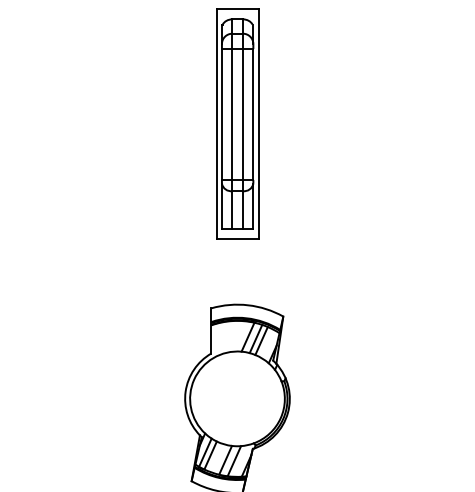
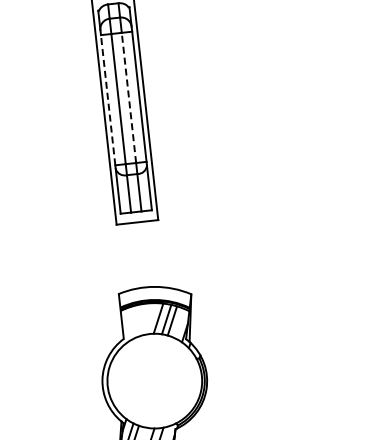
line: (221, 114) -> (107, 100), solid -> dashed
line: (242, 114) -> (128, 97), solid -> dashed

